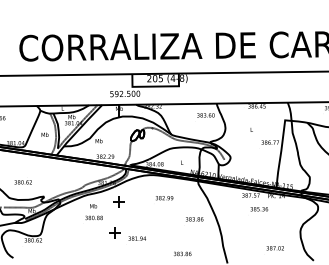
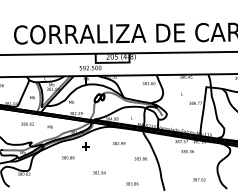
text: (22, 182) -> (27, 124), moved
text: (93, 206) -> (50, 127), moved
part: (114, 232) -> (82, 168), removed

